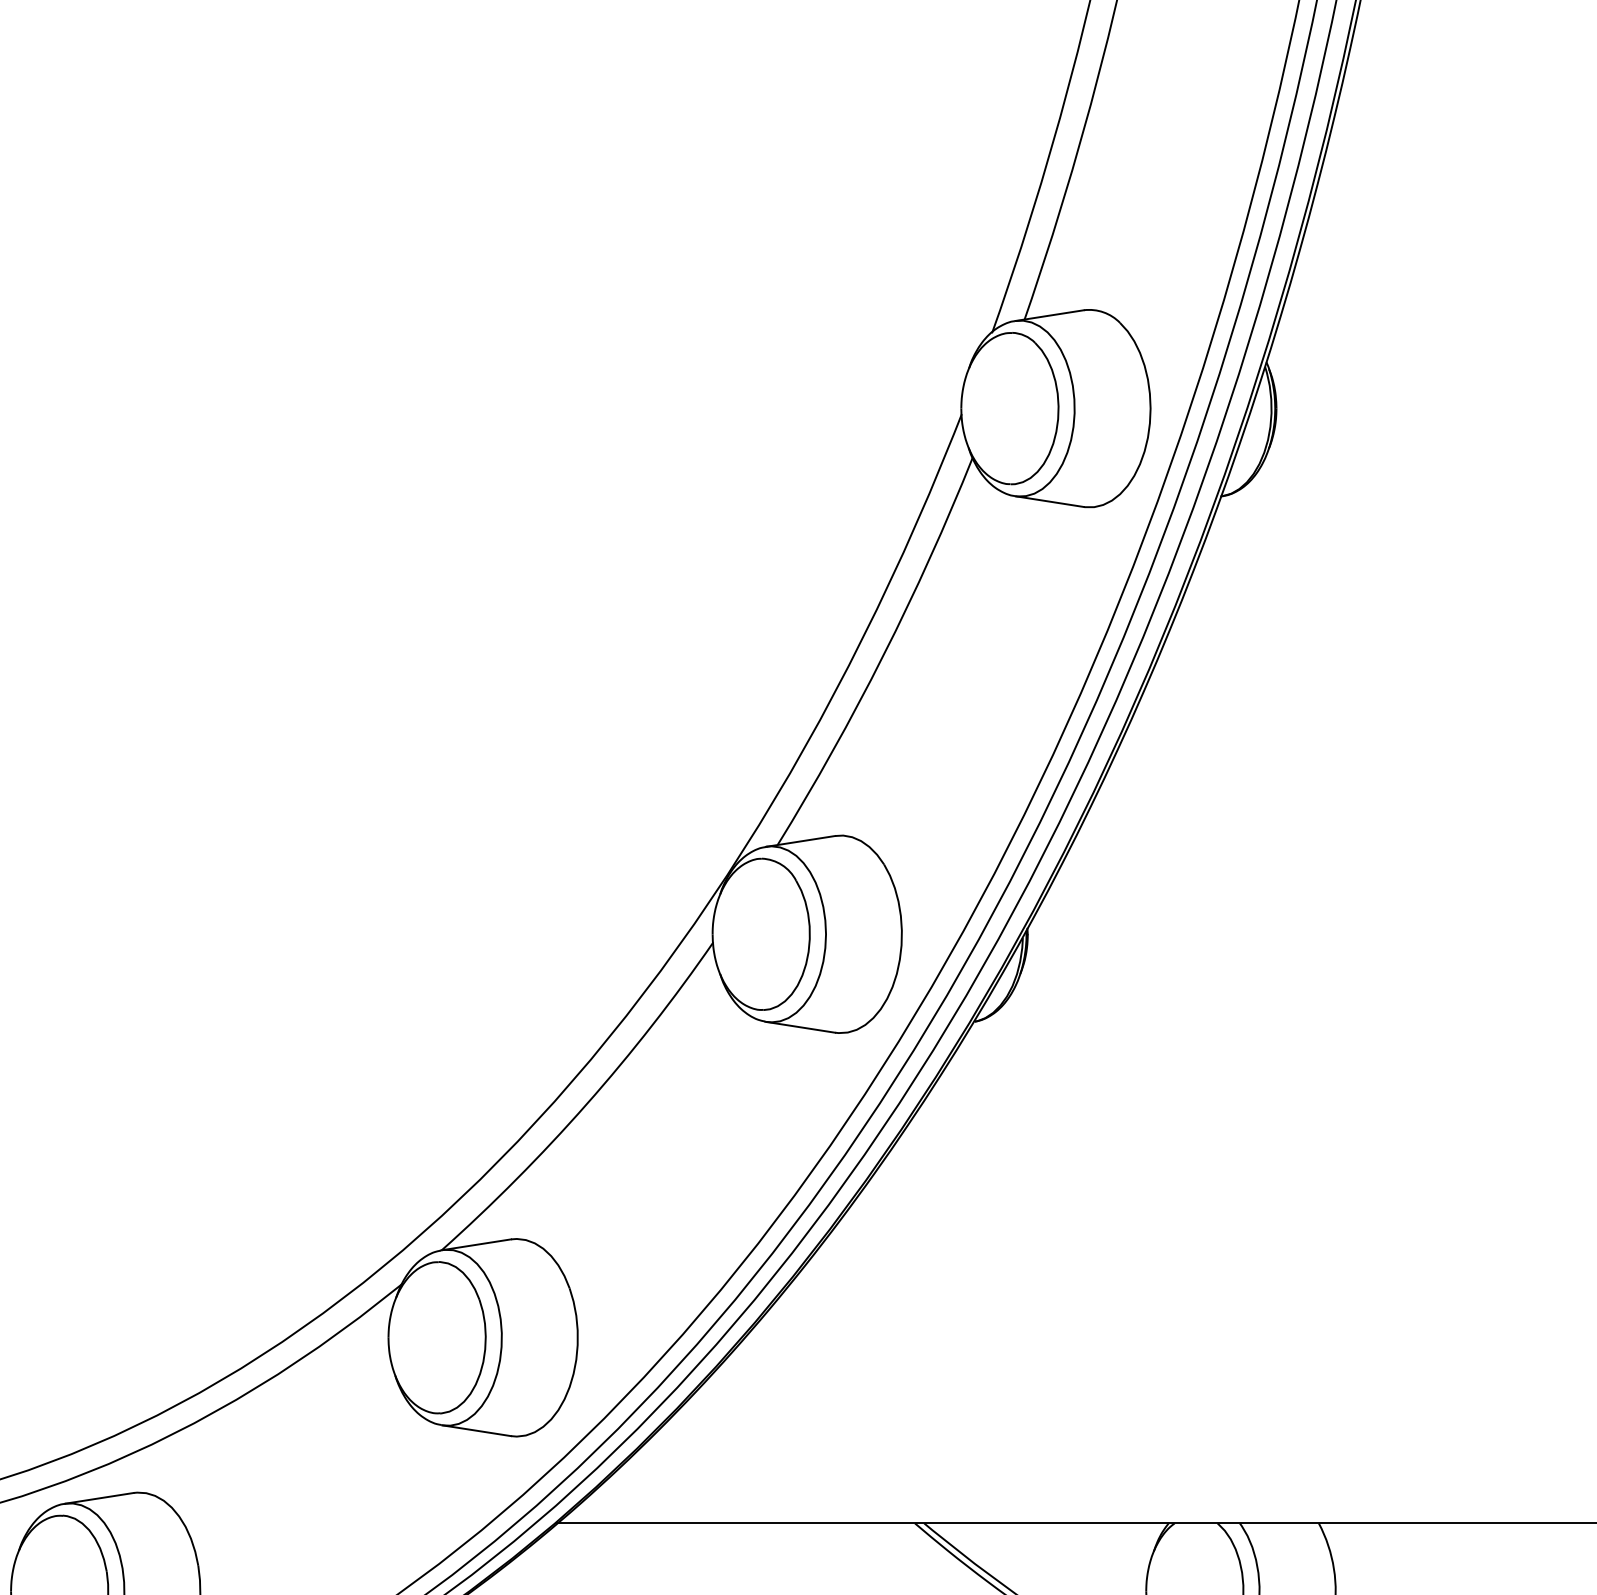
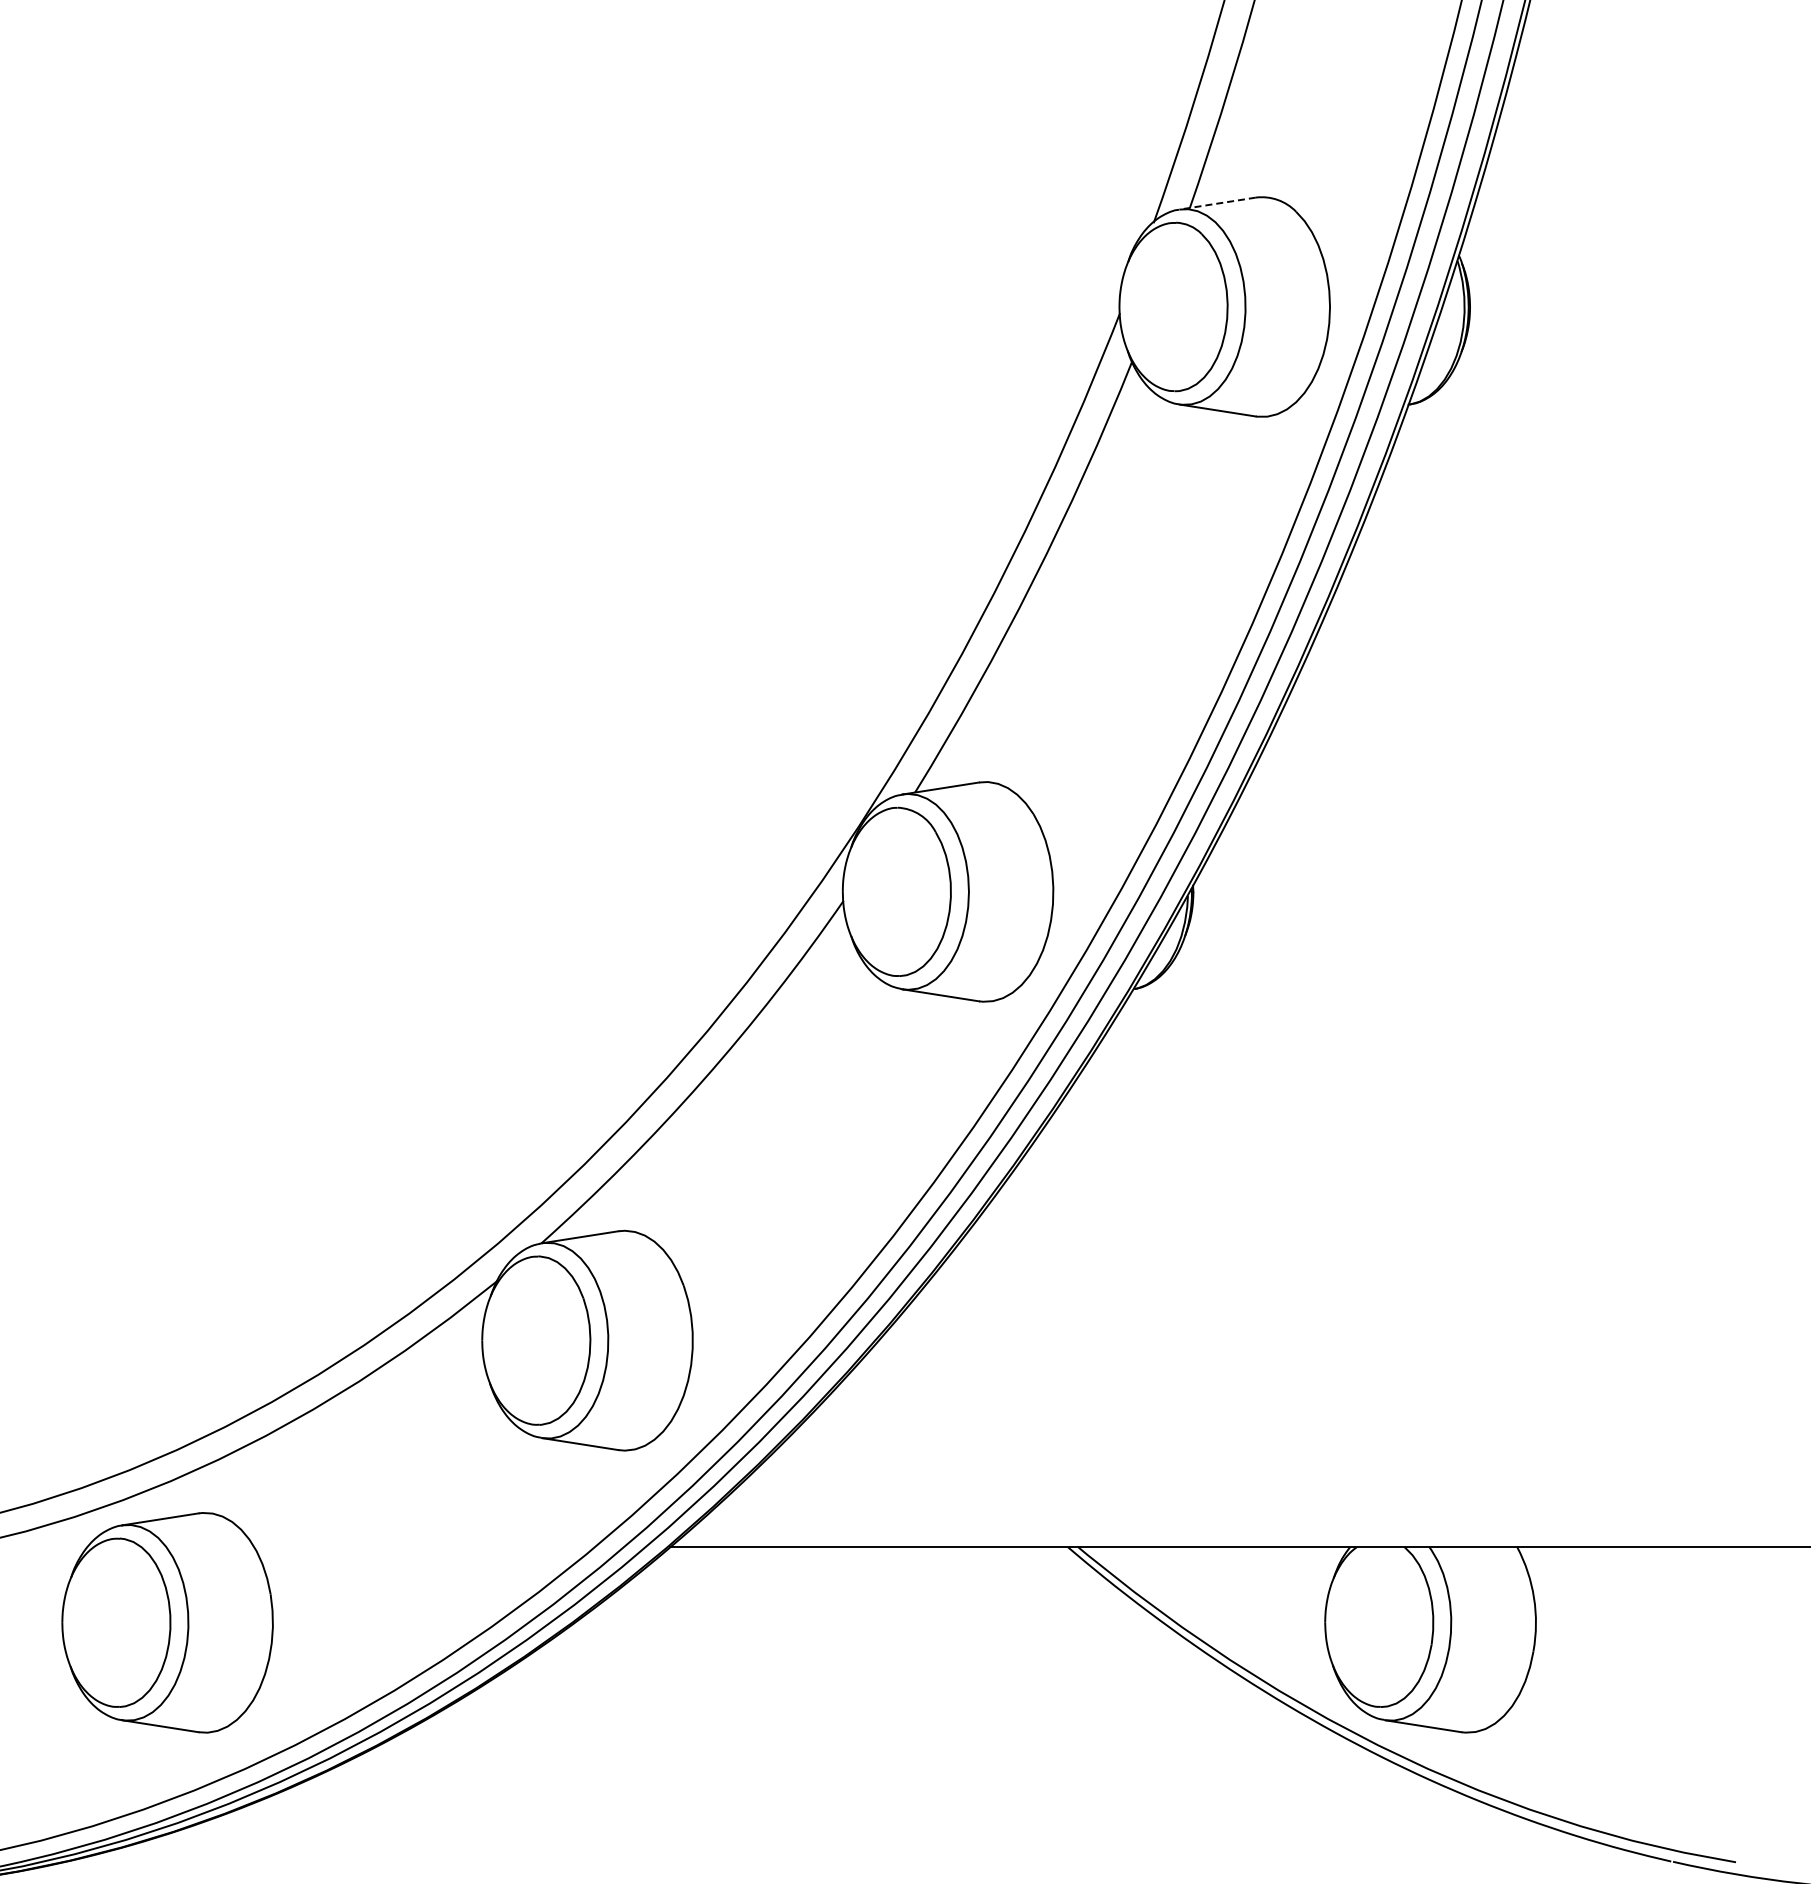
line: (1049, 315) -> (1217, 203), solid -> dashed

